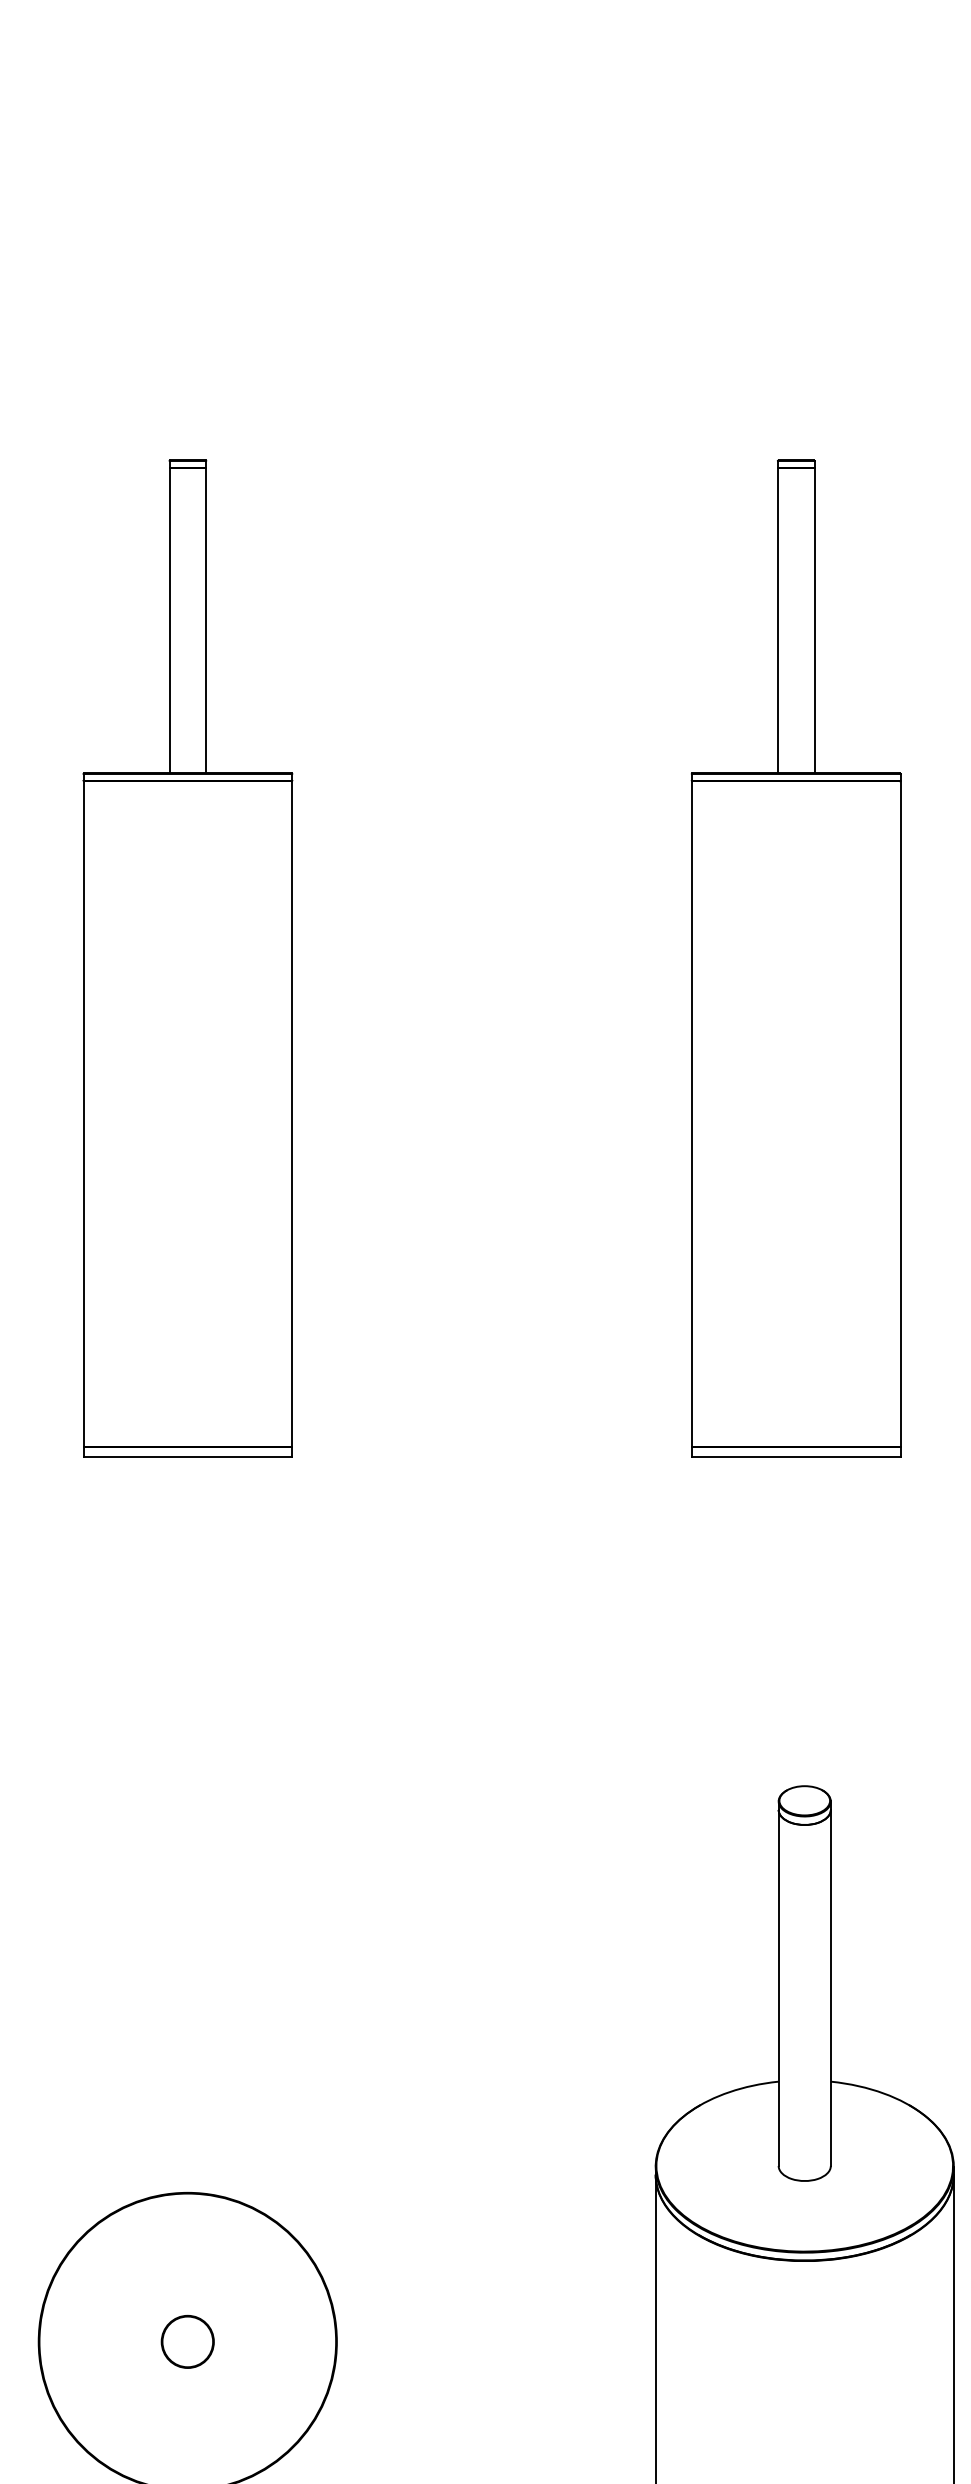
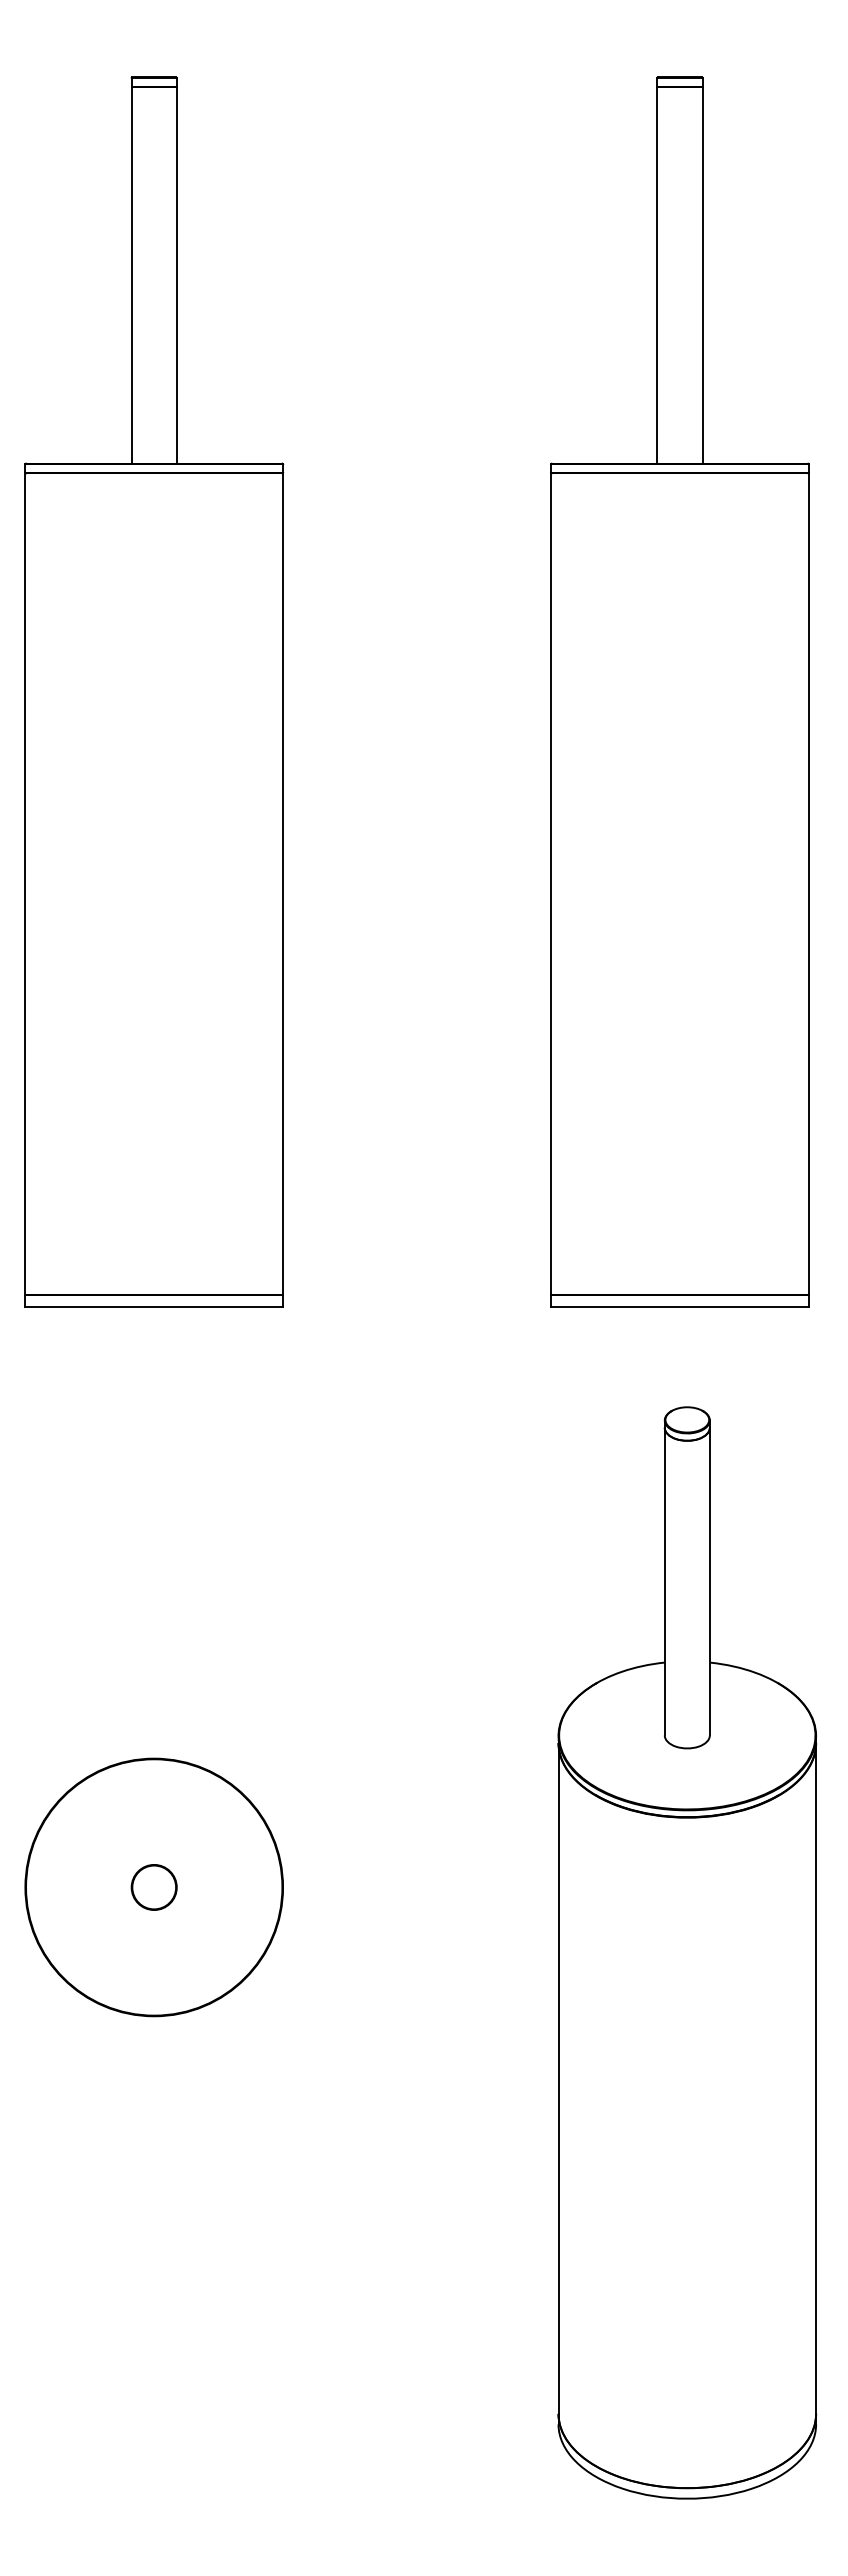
part: (188, 957) -> (154, 691), size x1.43
part: (795, 957) -> (679, 691), size x1.43

